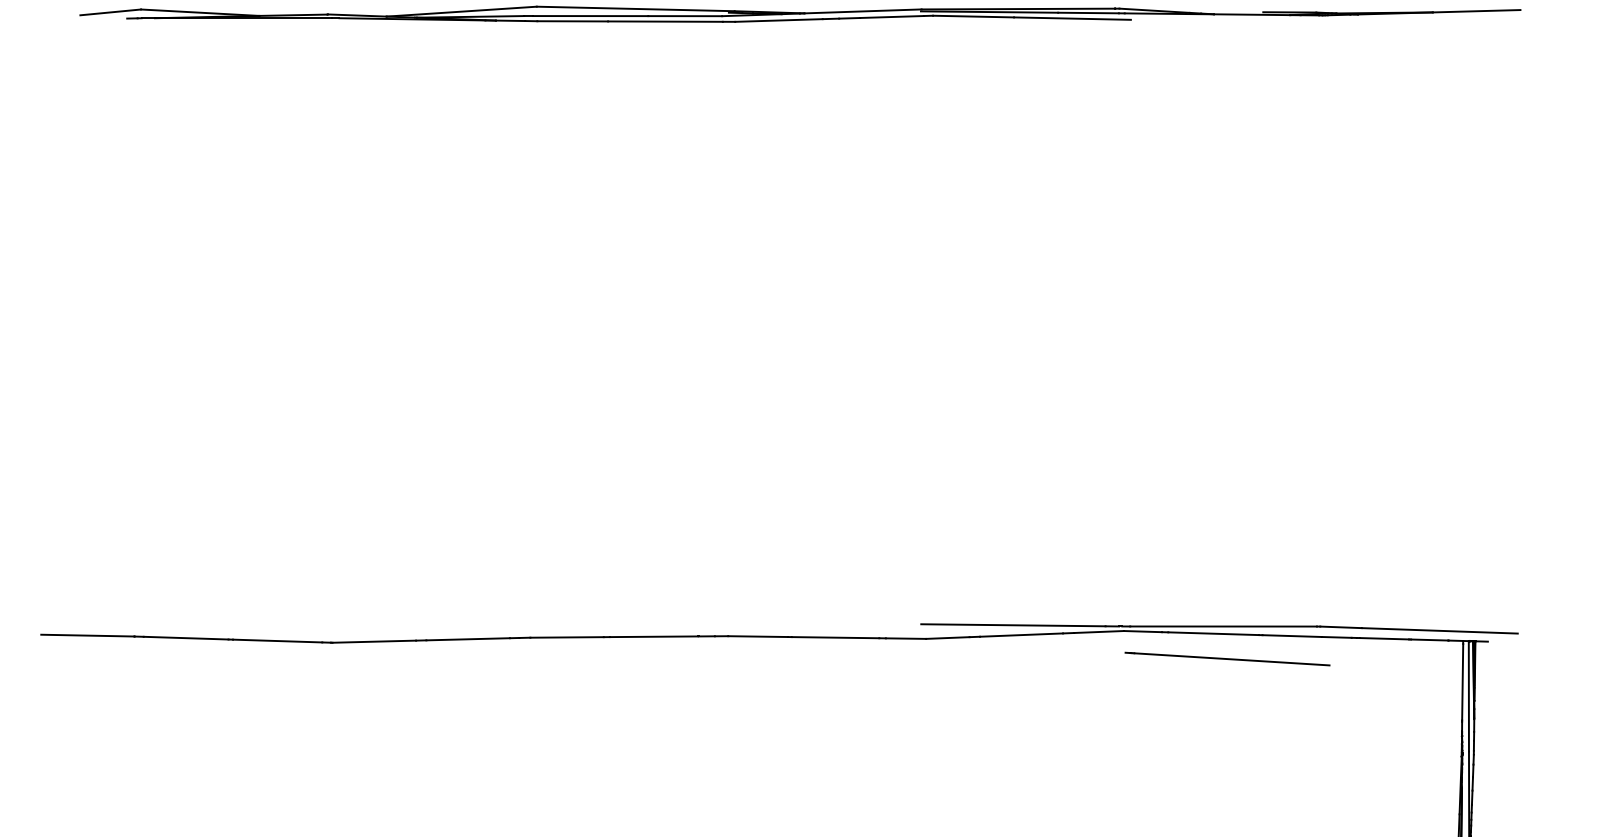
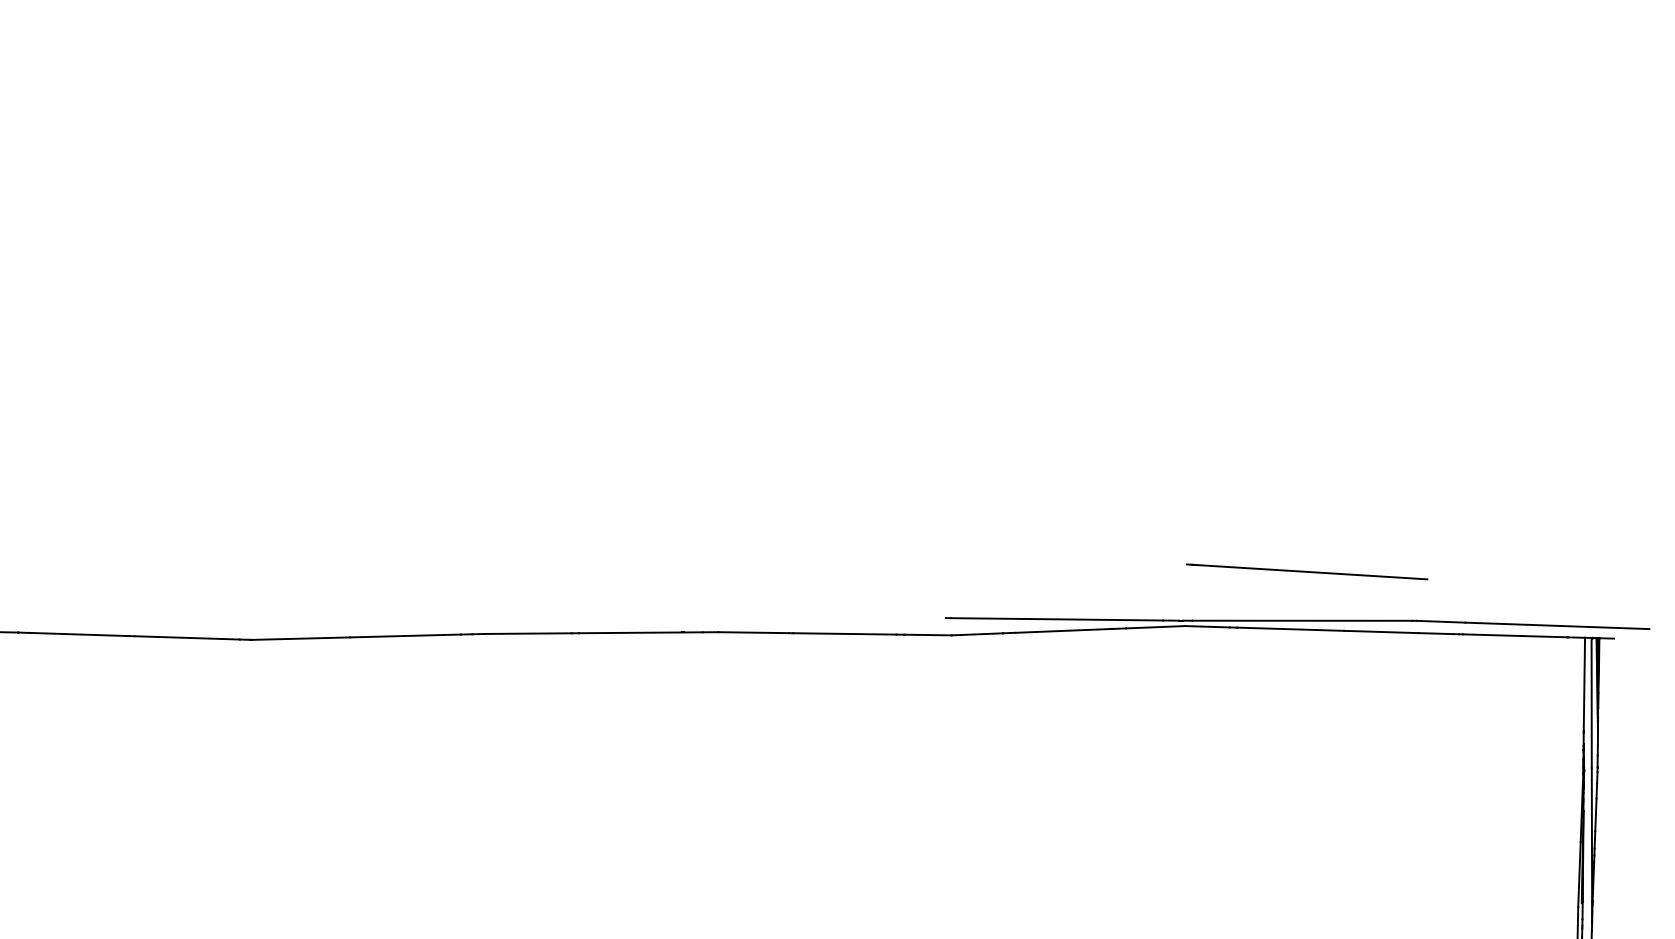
line: (1227, 658) -> (1307, 571), moved

